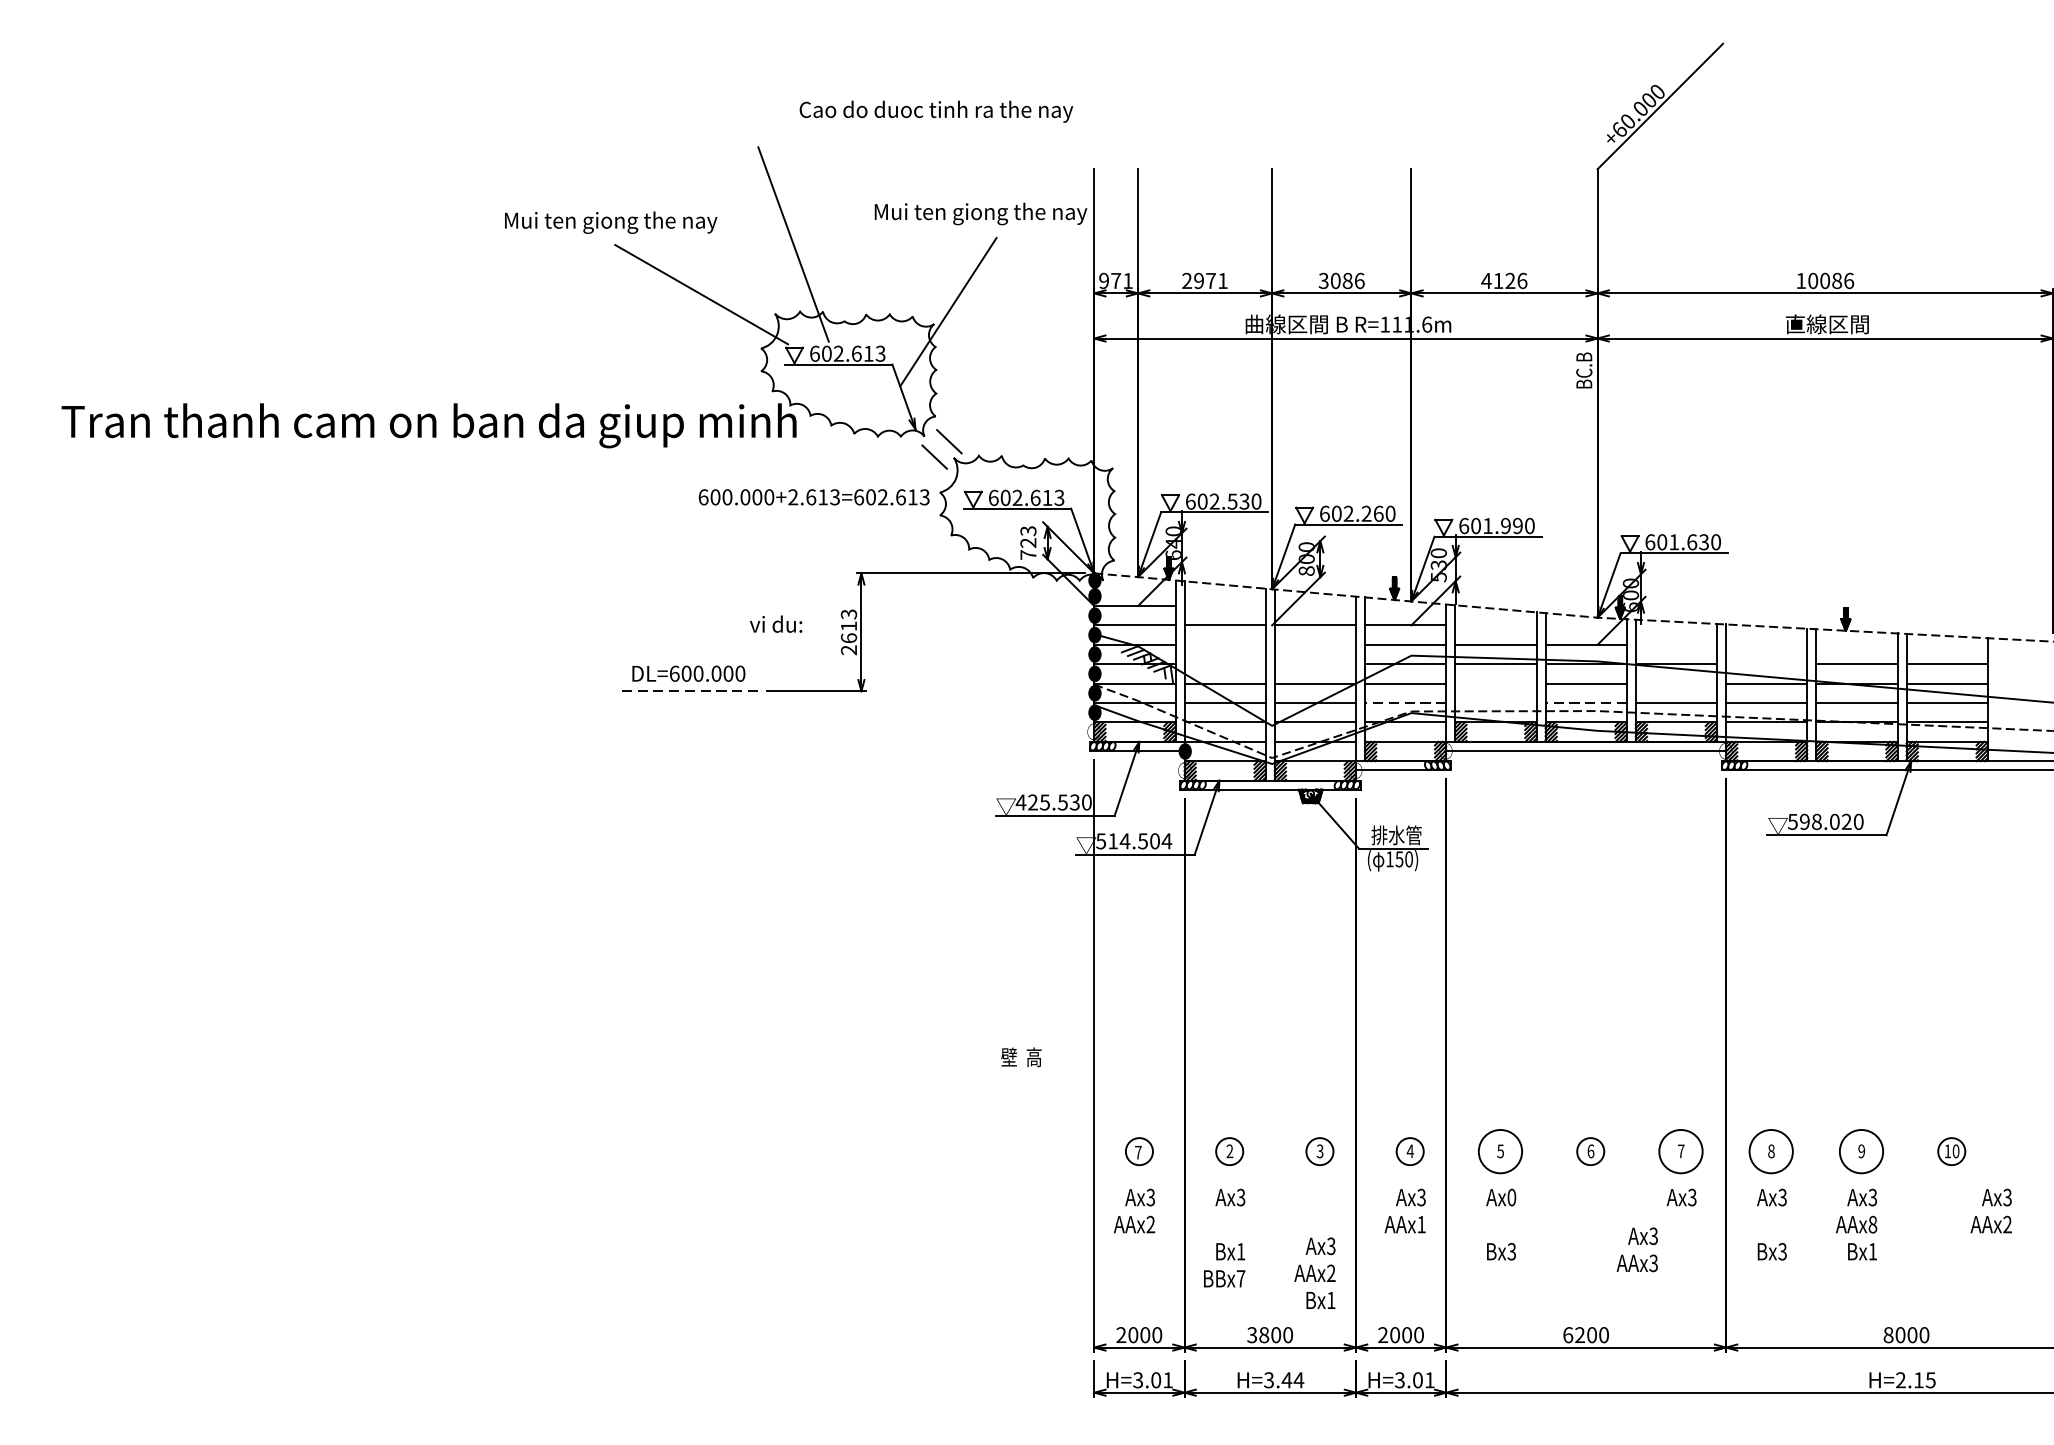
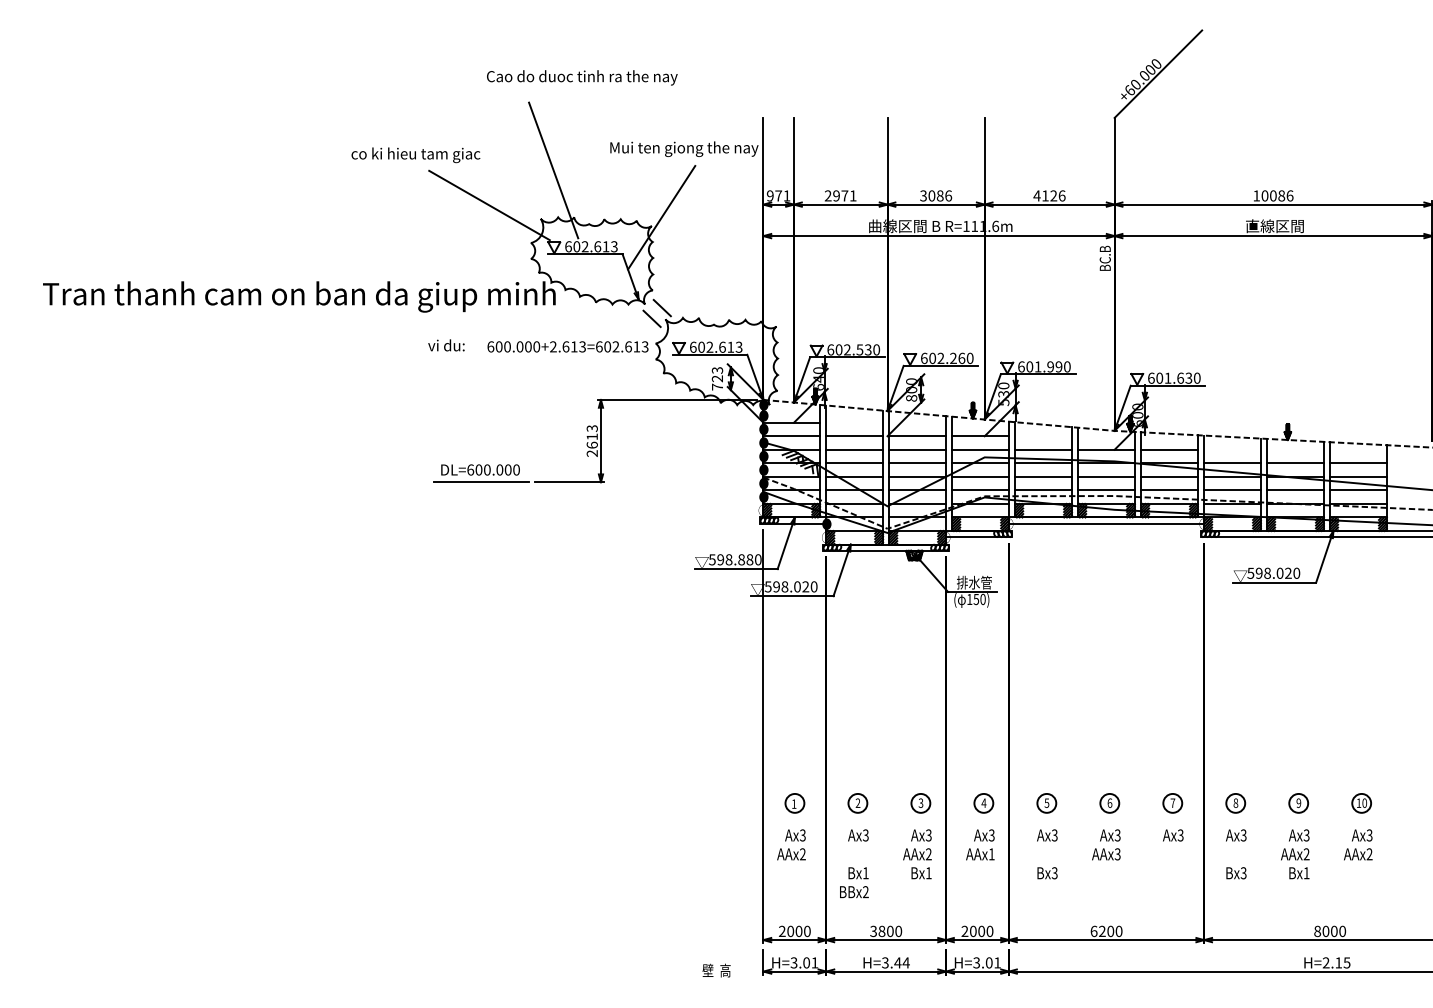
text: (936, 111) -> (582, 77), moved
text: (609, 222) -> (425, 155), Mui ten giong the nay -> co ki hieu tam giac
text: (776, 624) -> (446, 345), moved
line: (1224, 644) -> (854, 449), added
line: (1315, 644) -> (917, 449), added
line: (1676, 644) -> (1169, 449), added
line: (1224, 664) -> (854, 463), added
line: (1315, 664) -> (917, 463), added
line: (1766, 664) -> (1232, 463), added
line: (1495, 683) -> (1043, 476), added
line: (1676, 683) -> (1169, 476), added
line: (690, 691) -> (481, 482), dashed -> solid
line: (1405, 703) -> (980, 490), dashed -> solid
line: (1495, 703) -> (1043, 490), added
line: (1585, 703) -> (1106, 490), dashed -> solid
text: (1047, 802) -> (730, 559), 425.530 -> 598.880
text: (1140, 840) -> (795, 586), 514.504 -> 598.020
text: (1021, 1057) -> (716, 970), moved
circle: (1499, 1150) -> (1046, 802), size x0.62
circle: (1680, 1150) -> (1172, 802), size x0.62
circle: (1770, 1150) -> (1235, 802), size x0.62
circle: (1861, 1150) -> (1298, 802), size x0.62
text: (1138, 1151) -> (794, 803), 7 -> 1
text: (1511, 1197) -> (1054, 835), Ax0 -> Ax3
text: (1991, 1210) -> (1358, 844), moved
text: (1872, 1224) -> (1306, 854), AAx8 -> AAx2
text: (1637, 1249) -> (1106, 844), moved
text: (1315, 1273) -> (917, 854), moved
text: (1240, 1279) -> (865, 892), BBx7 -> BBx2

